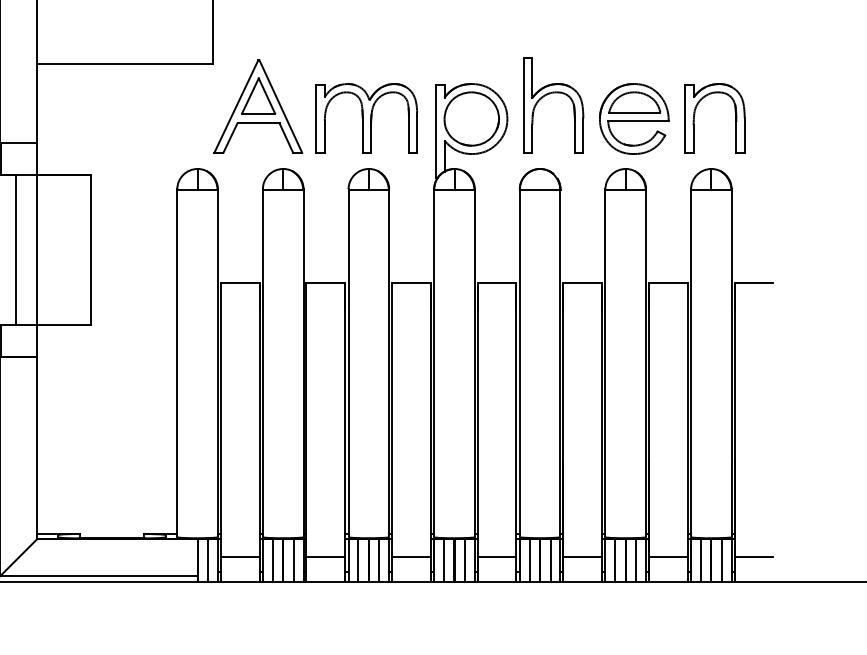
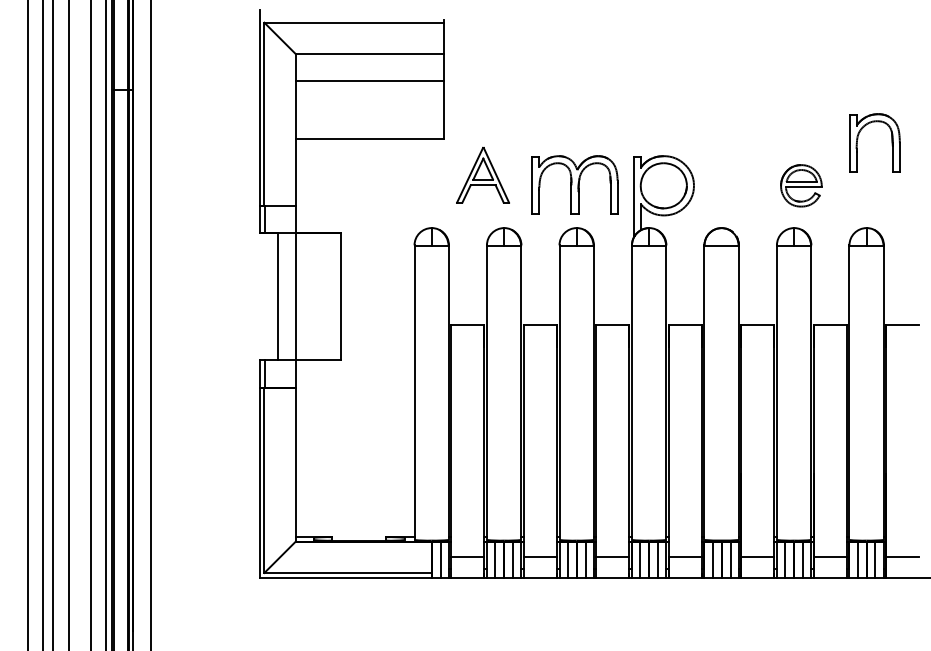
part: (549, 95) -> (729, 165), removed
part: (257, 106) -> (482, 175), size x0.7
part: (695, 113) -> (858, 139), moved
part: (634, 118) -> (801, 185), size x0.7

